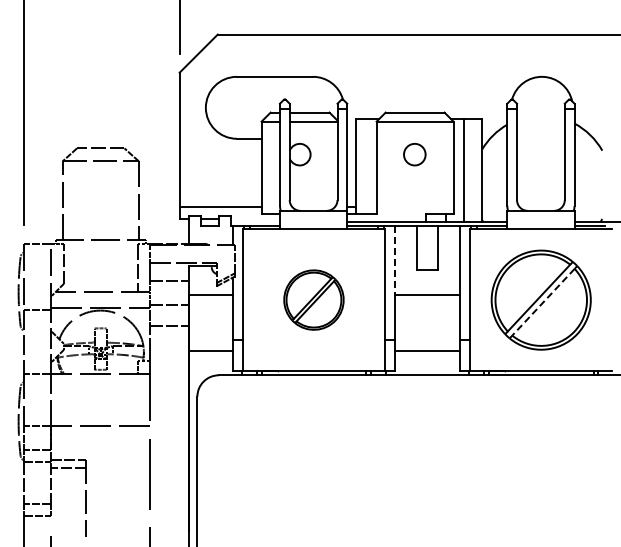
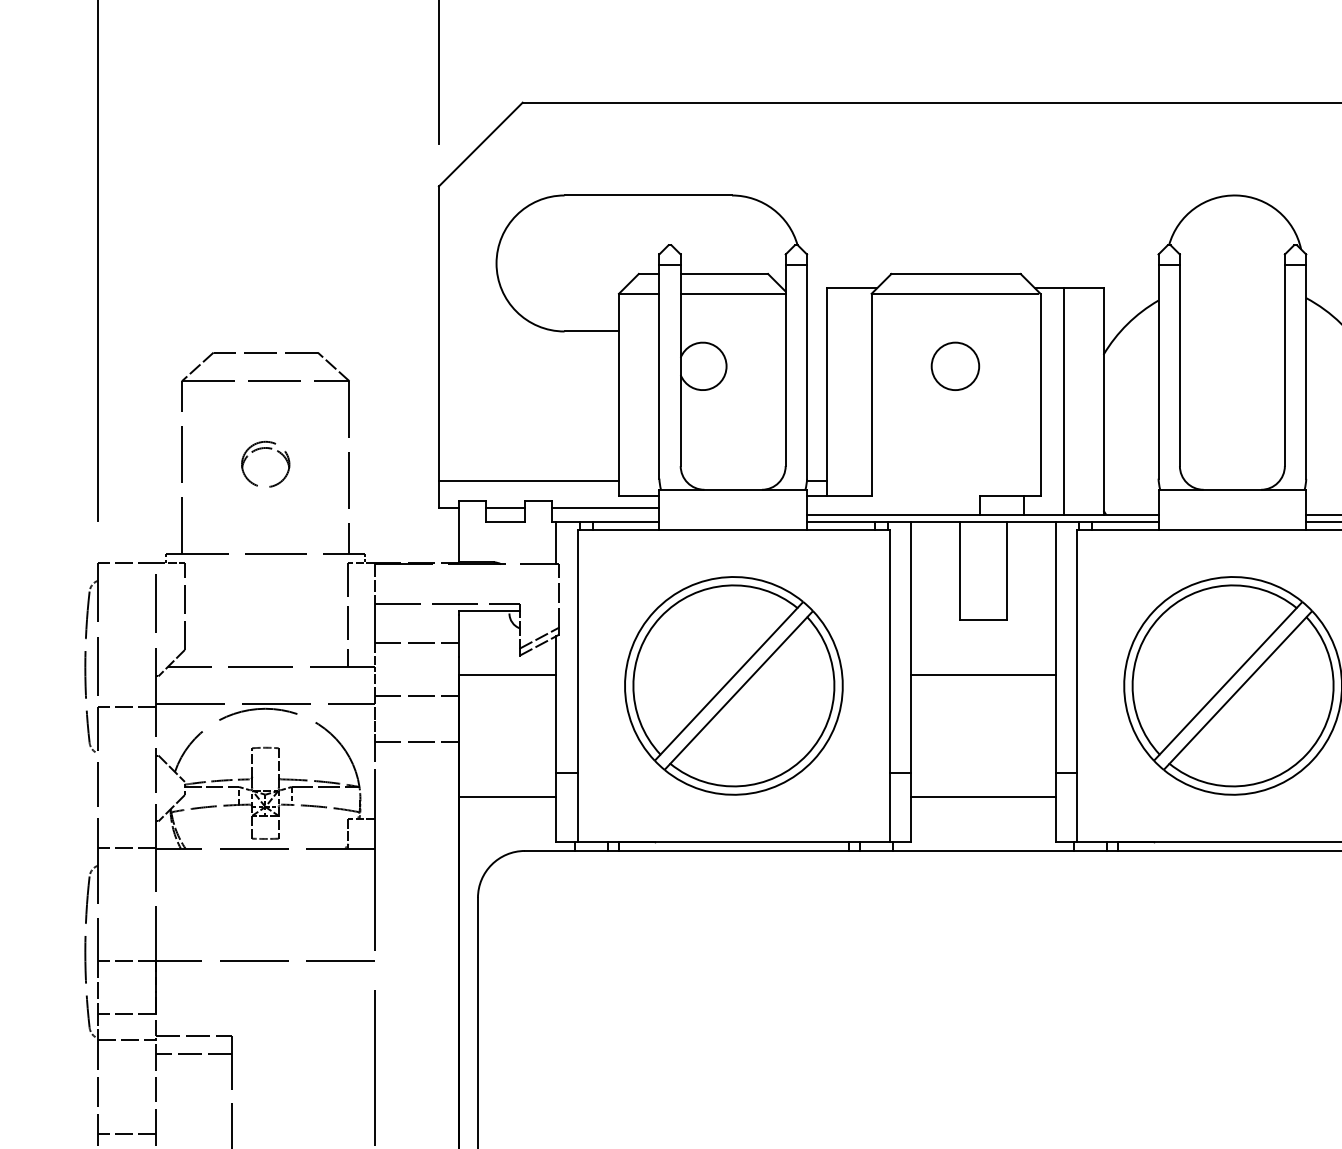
part: (97, 193) -> (258, 451), added
line: (254, 219) -> (603, 508), added
line: (394, 260) -> (910, 598), dashed -> solid
part: (313, 299) -> (732, 684), size x1.67
line: (543, 302) -> (1238, 691), dashed -> solid

